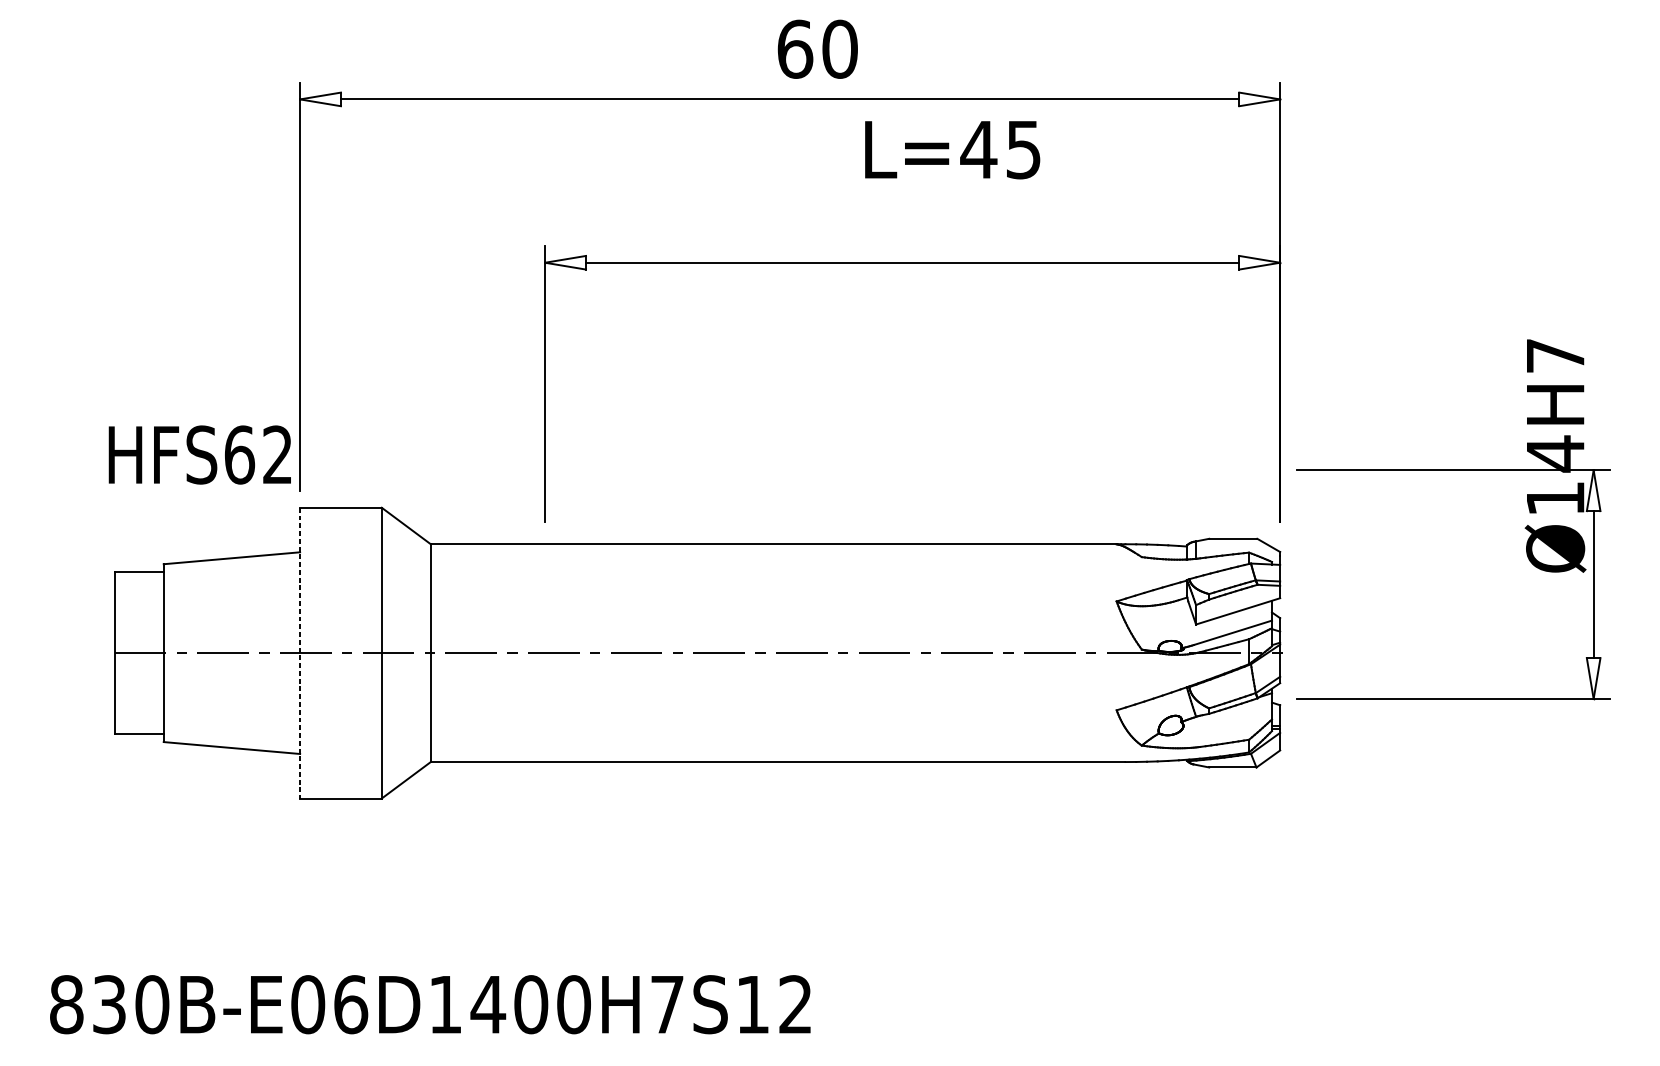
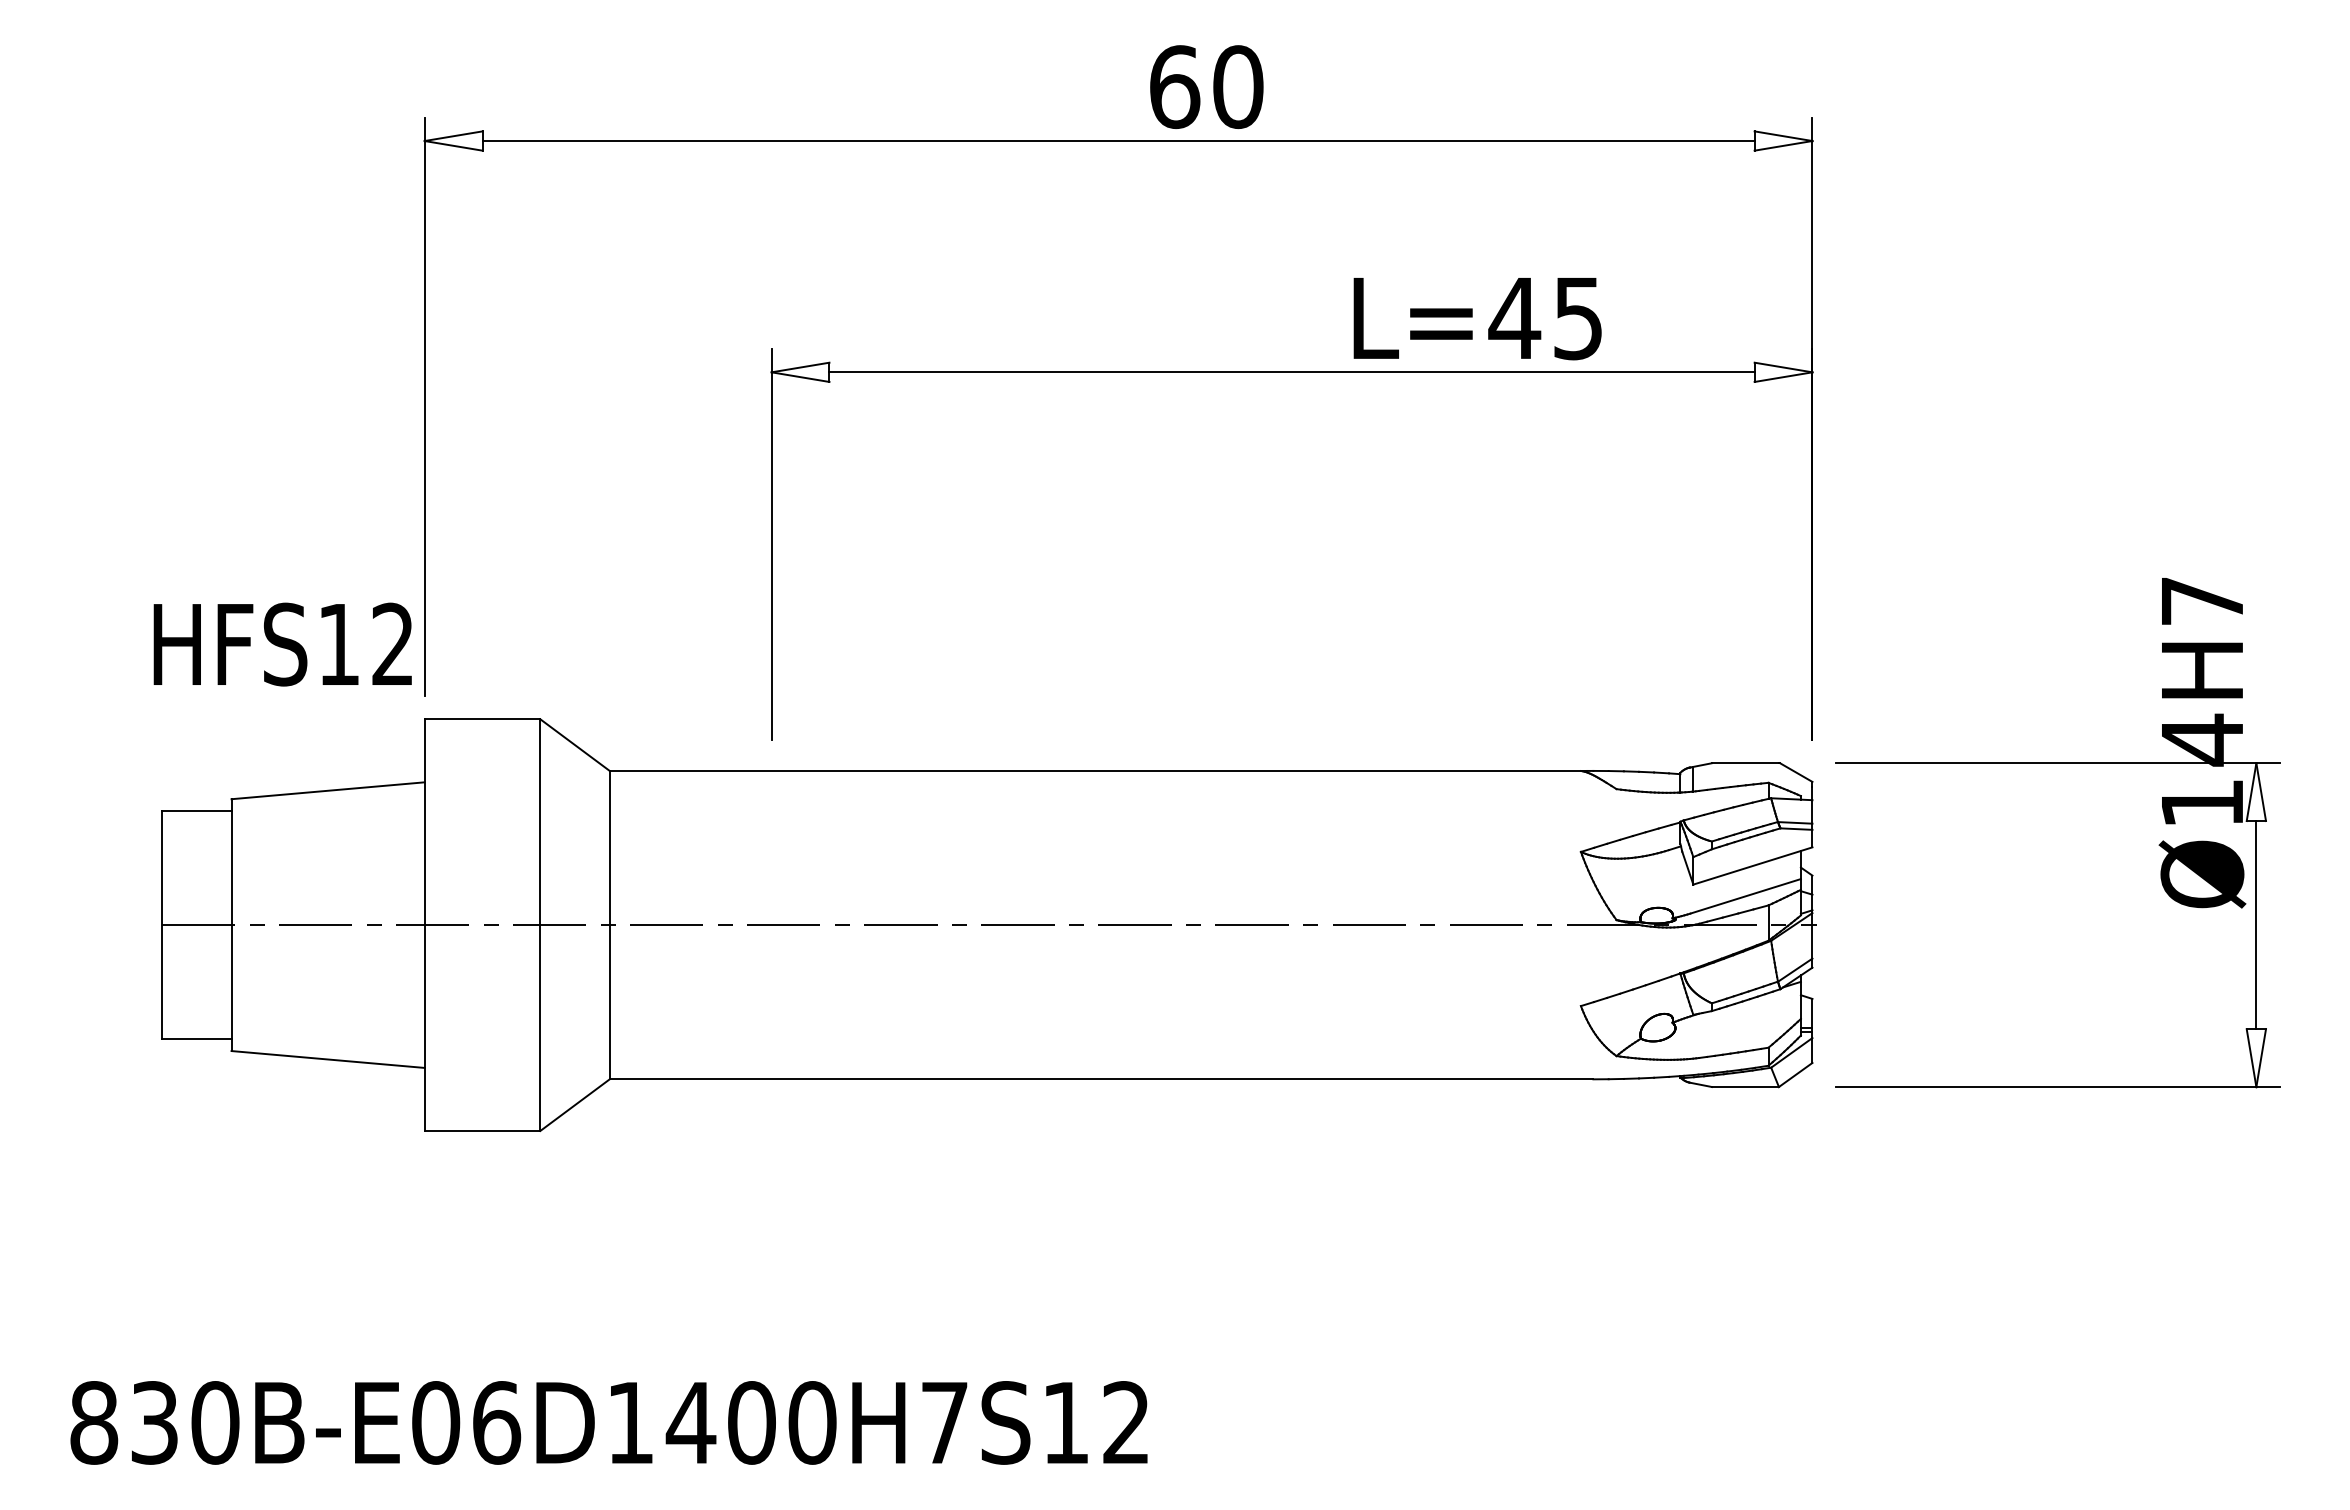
text: (817, 48) -> (1206, 86), moved
text: (952, 150) -> (1477, 319), moved
text: (239, 454) -> (339, 644), HFS62 -> HFS12
part: (1453, 470) -> (2057, 763), moved
line: (299, 653) -> (424, 925), dashed -> solid

